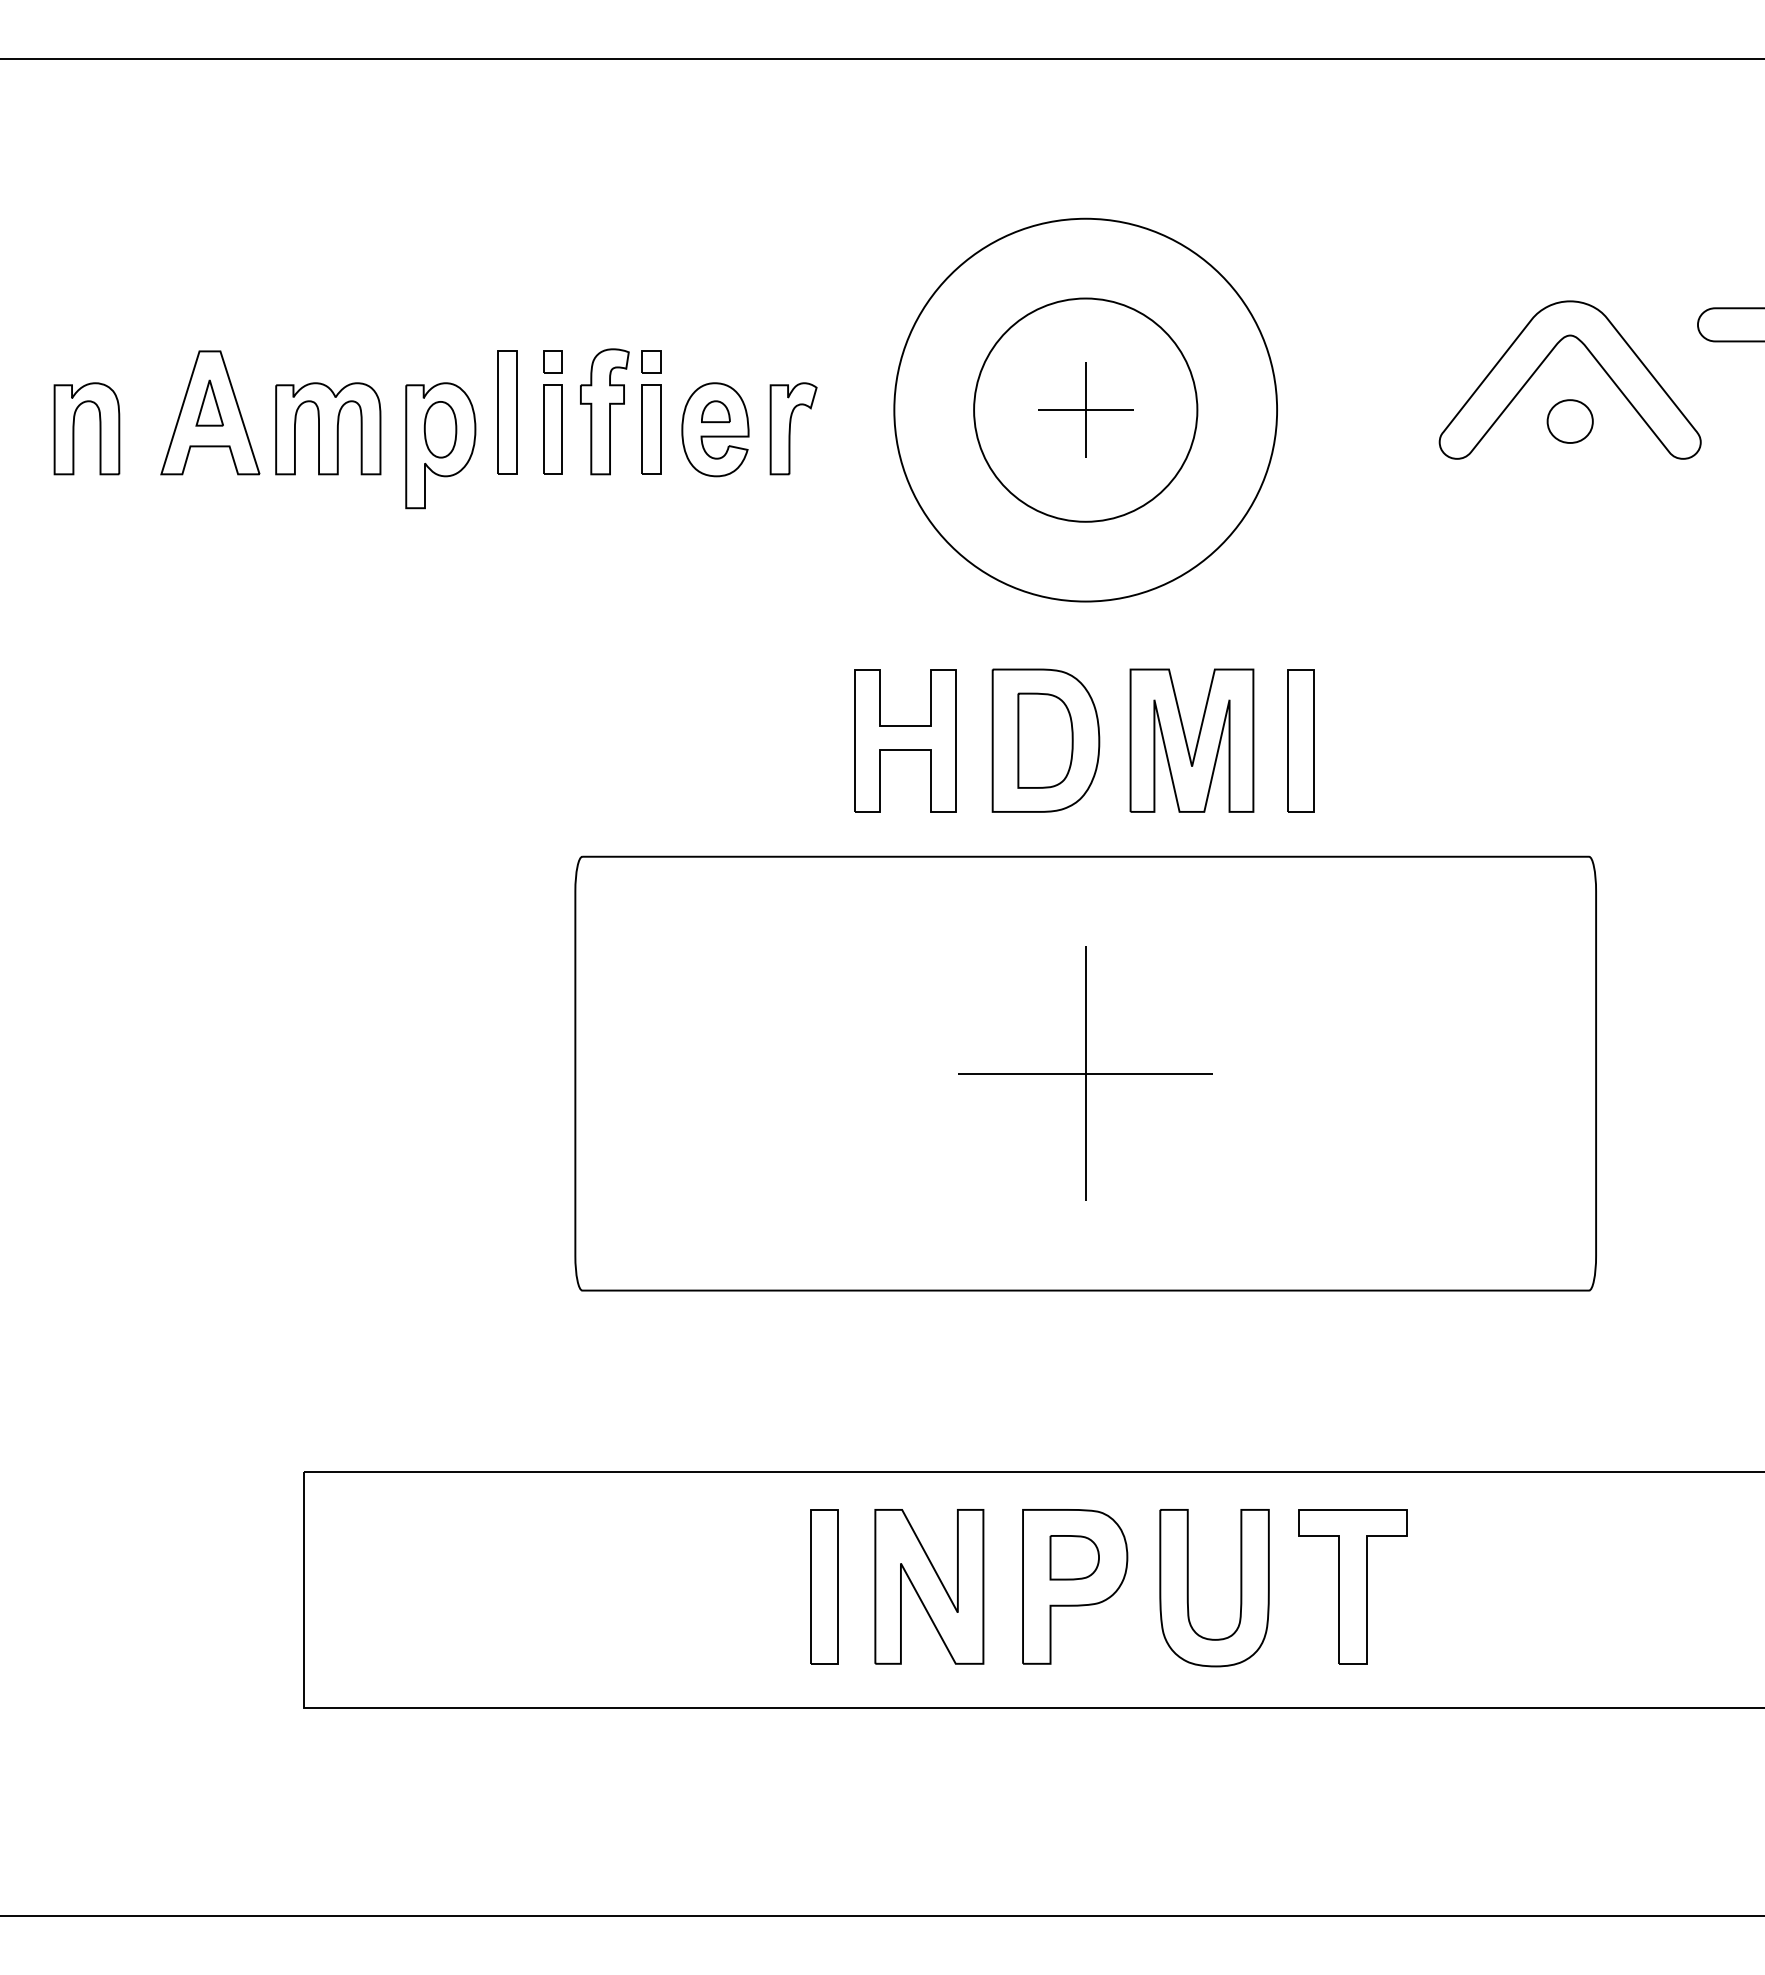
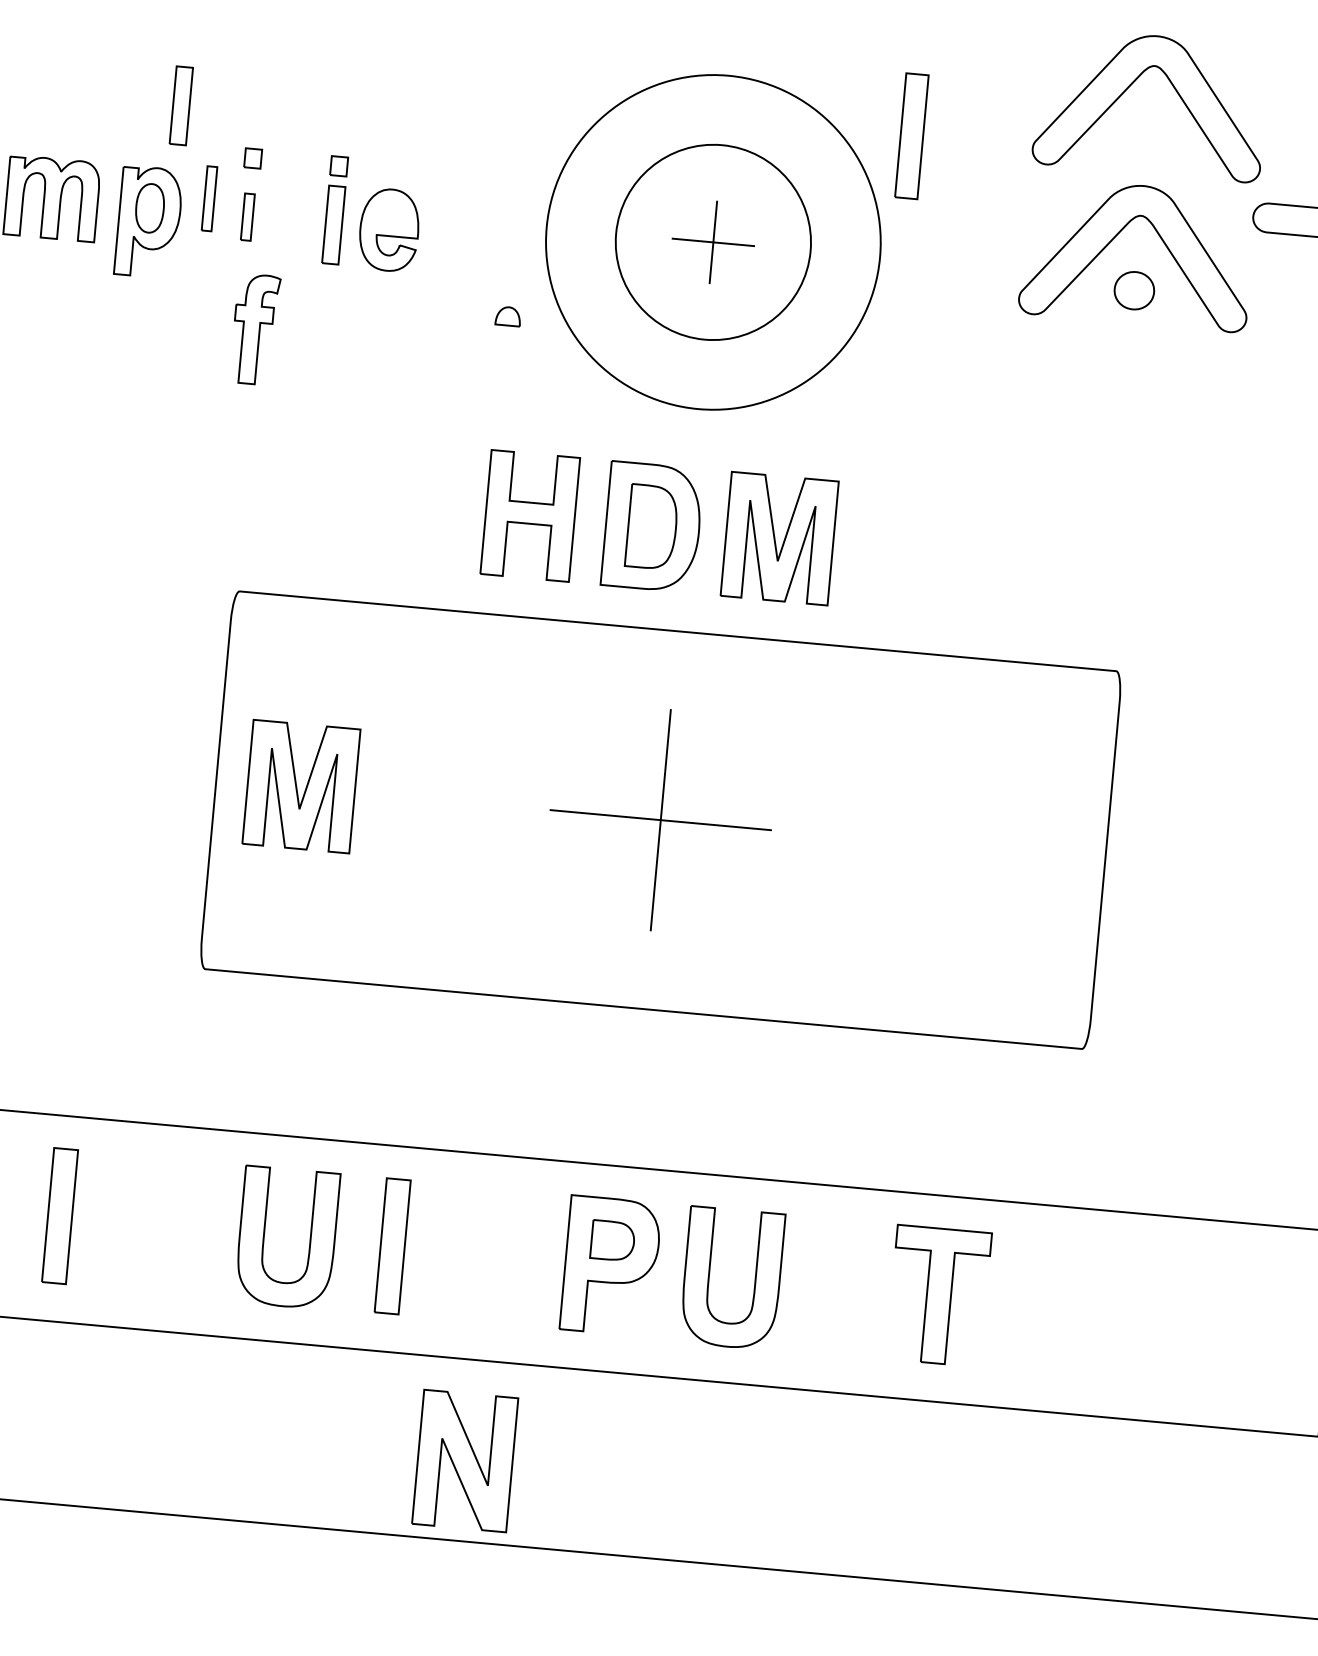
part: (1545, 188) -> (1131, 85), added
part: (465, 309) -> (181, 105), added
part: (604, 411) -> (254, 329), moved
part: (715, 411) -> (508, 316), moved
part: (507, 412) -> (209, 198), size x0.6
part: (793, 428) -> (457, 235), removed
part: (552, 429) -> (247, 216), size x0.6
part: (1300, 740) -> (911, 136), moved
part: (672, 1072) -> (301, 786), added
part: (442, 1586) -> (60, 1215), added
part: (929, 1586) -> (465, 1460), moved
part: (1352, 1586) -> (938, 1295), moved
part: (677, 1588) -> (264, 1236), added

